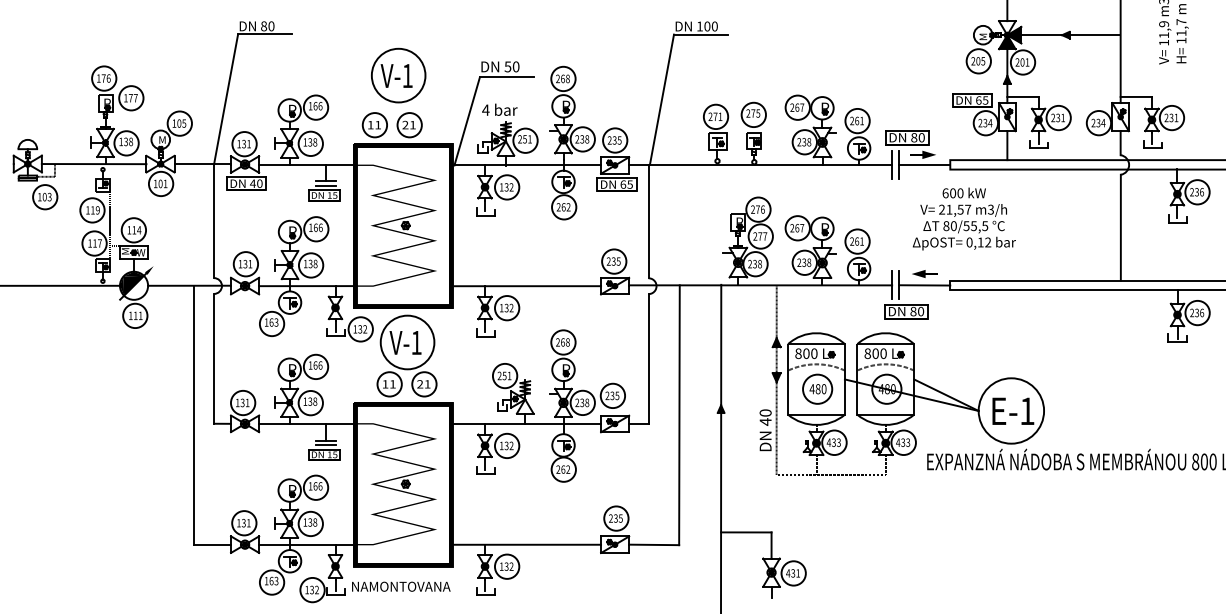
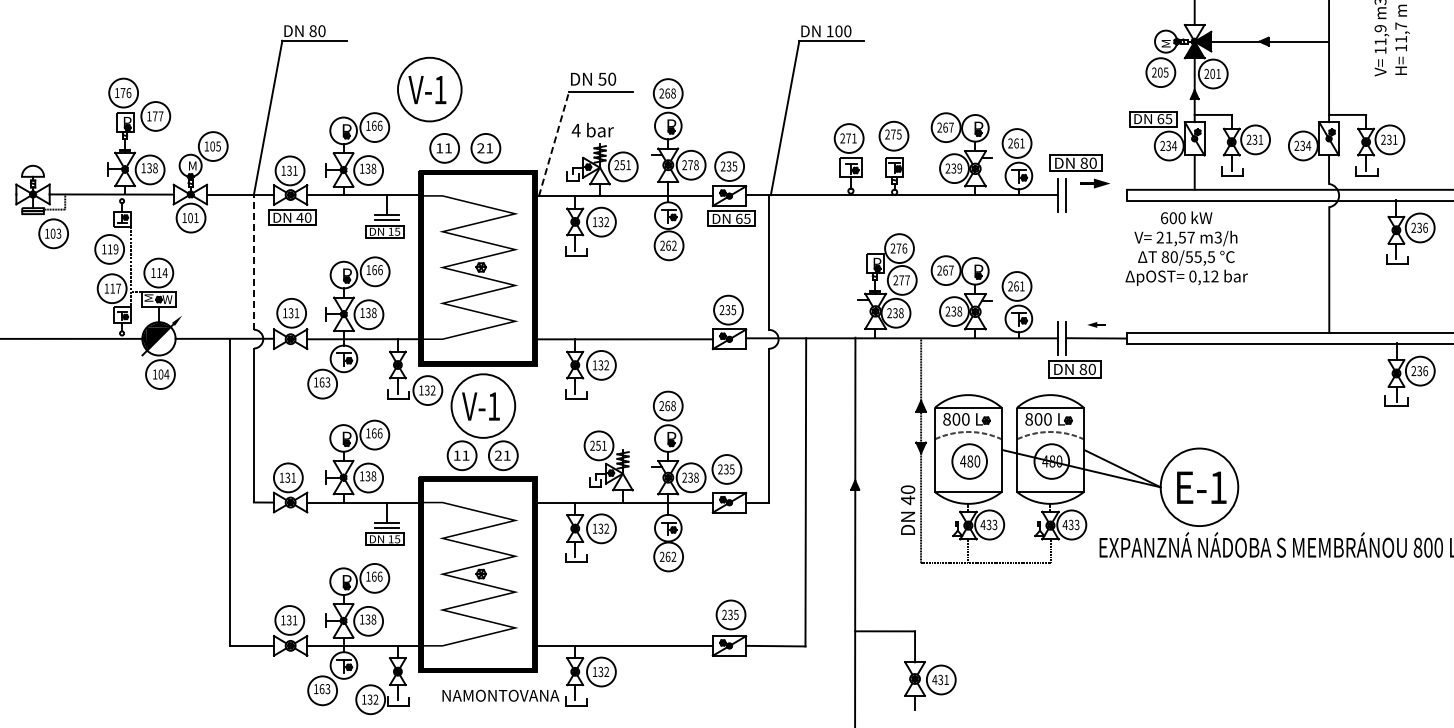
part: (398, 75) -> (429, 89), moved
line: (467, 121) -> (554, 143), solid -> dashed
text: (582, 139) -> (690, 165), 238 -> 278
text: (809, 142) -> (959, 168), 238 -> 239
line: (924, 164) -> (1096, 195), removed
text: (964, 218) -> (1186, 248), moved
line: (213, 221) -> (253, 262), solid -> dashed
part: (924, 273) -> (1096, 324), size x0.6
text: (137, 315) -> (163, 374), 111 -> 104
text: (400, 586) -> (500, 695), moved

